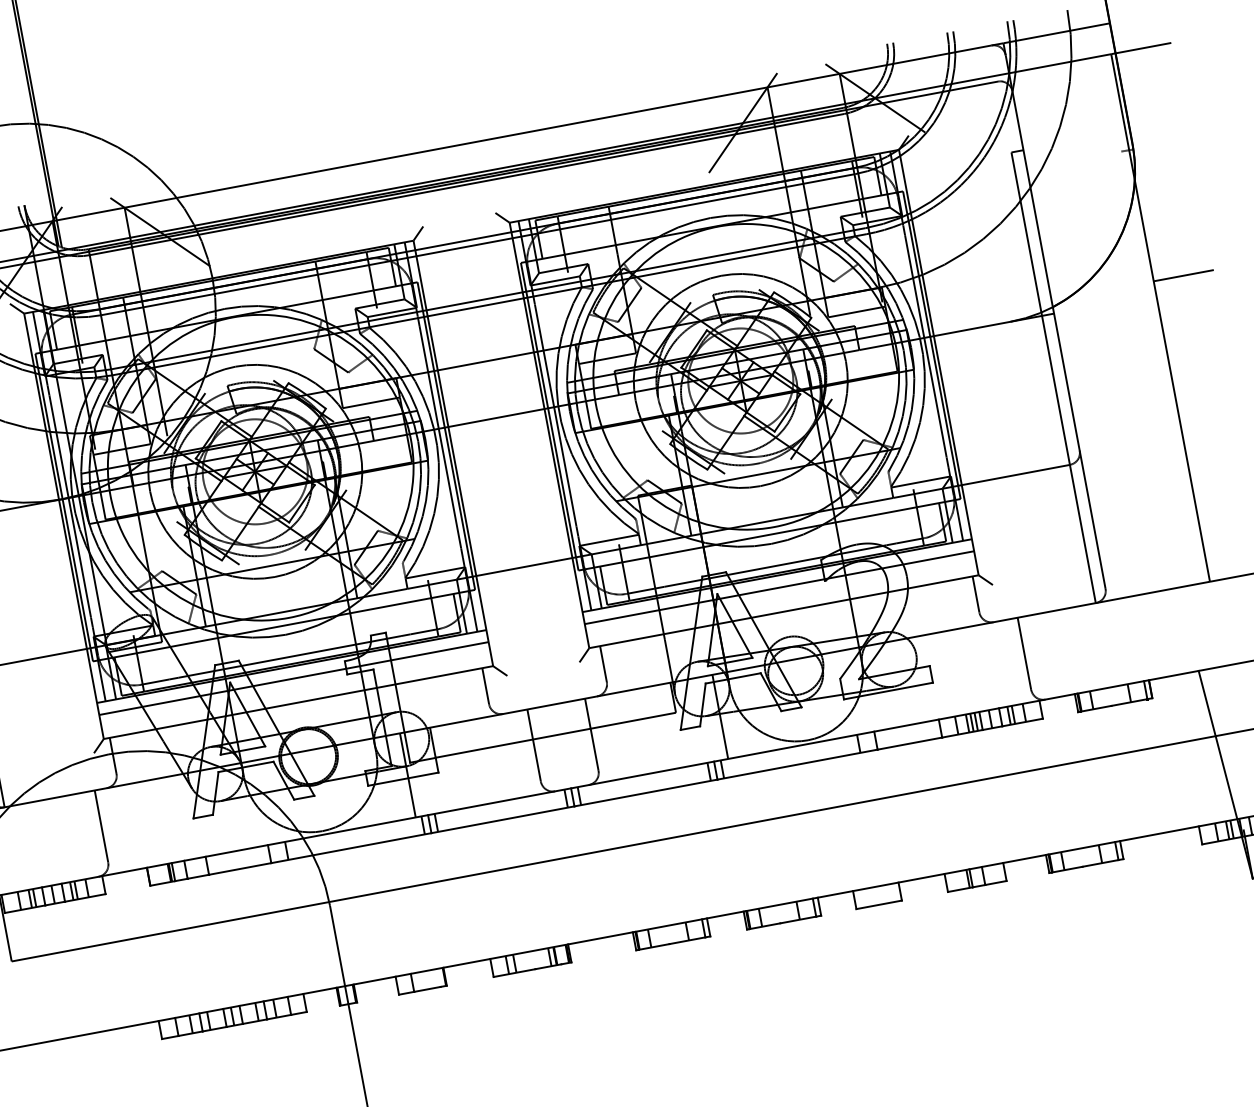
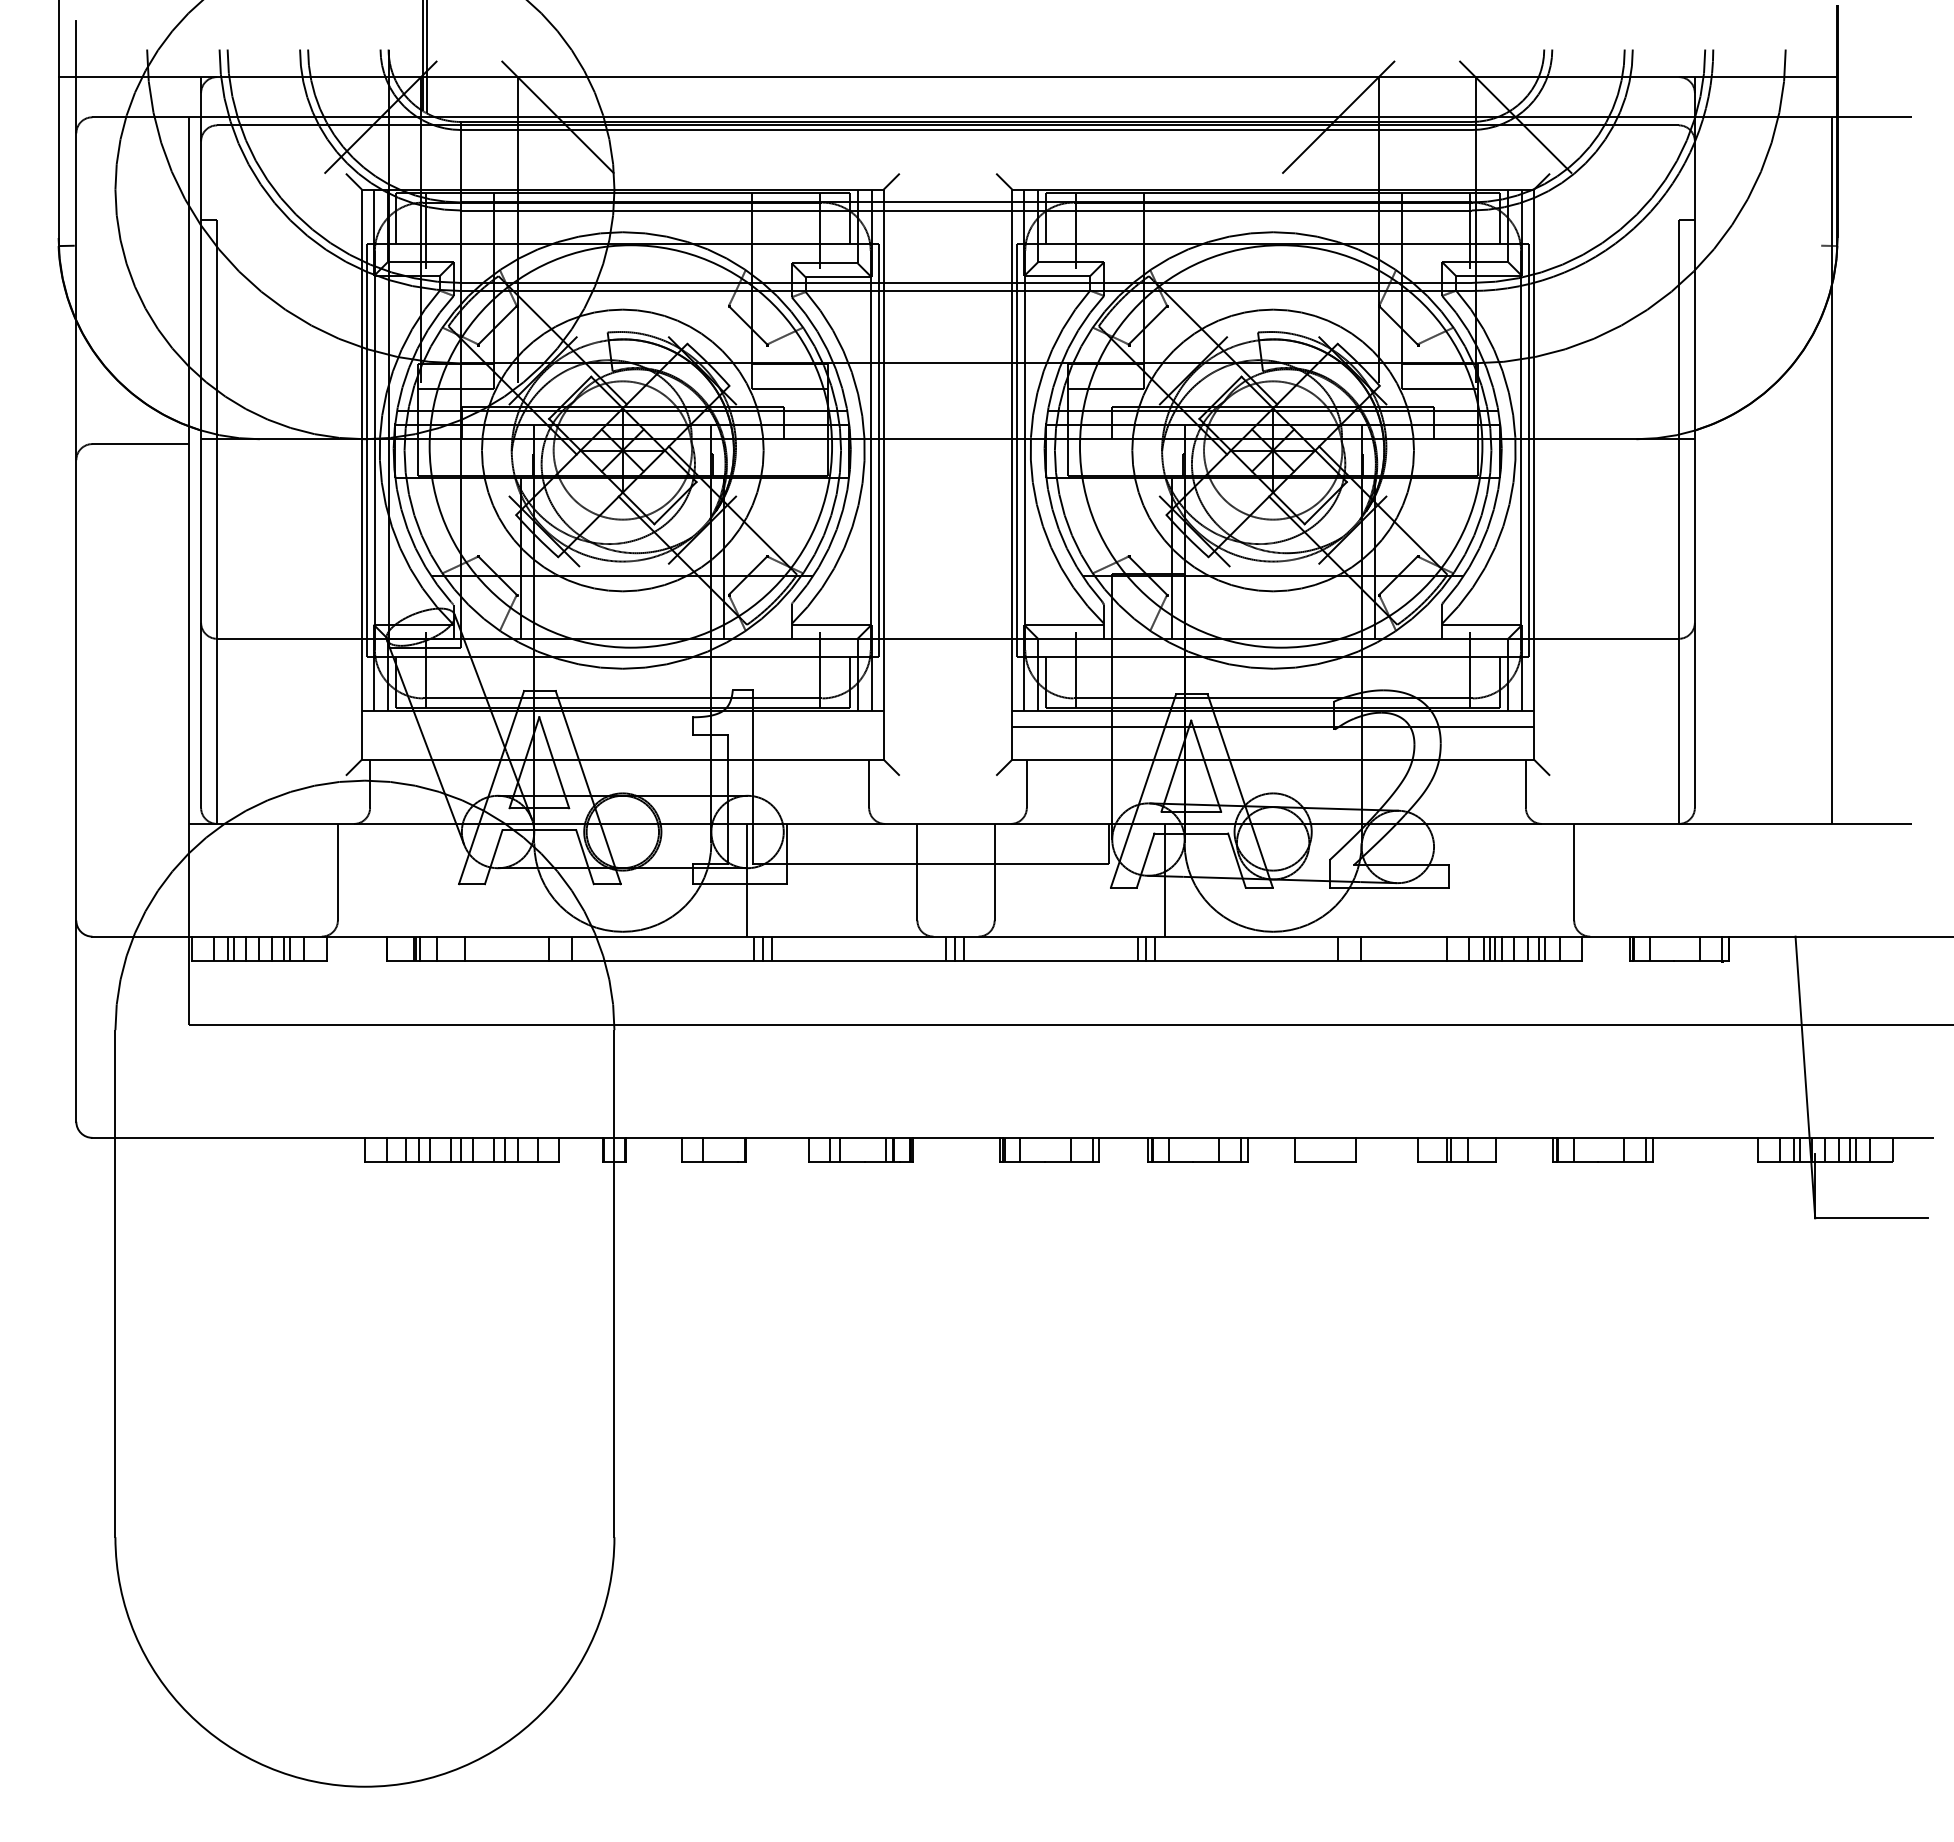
line: (1183, 275) -> (1871, 421), removed
line: (293, 678) -> (622, 727), removed

